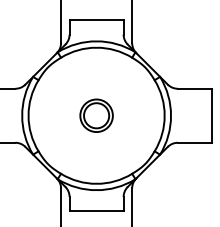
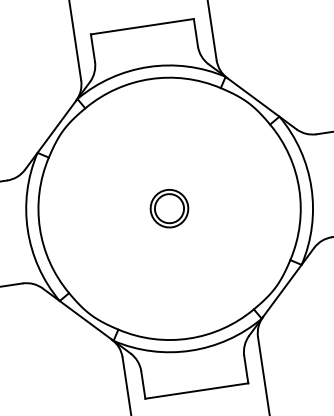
part: (96, 115) -> (169, 208), size x0.6

